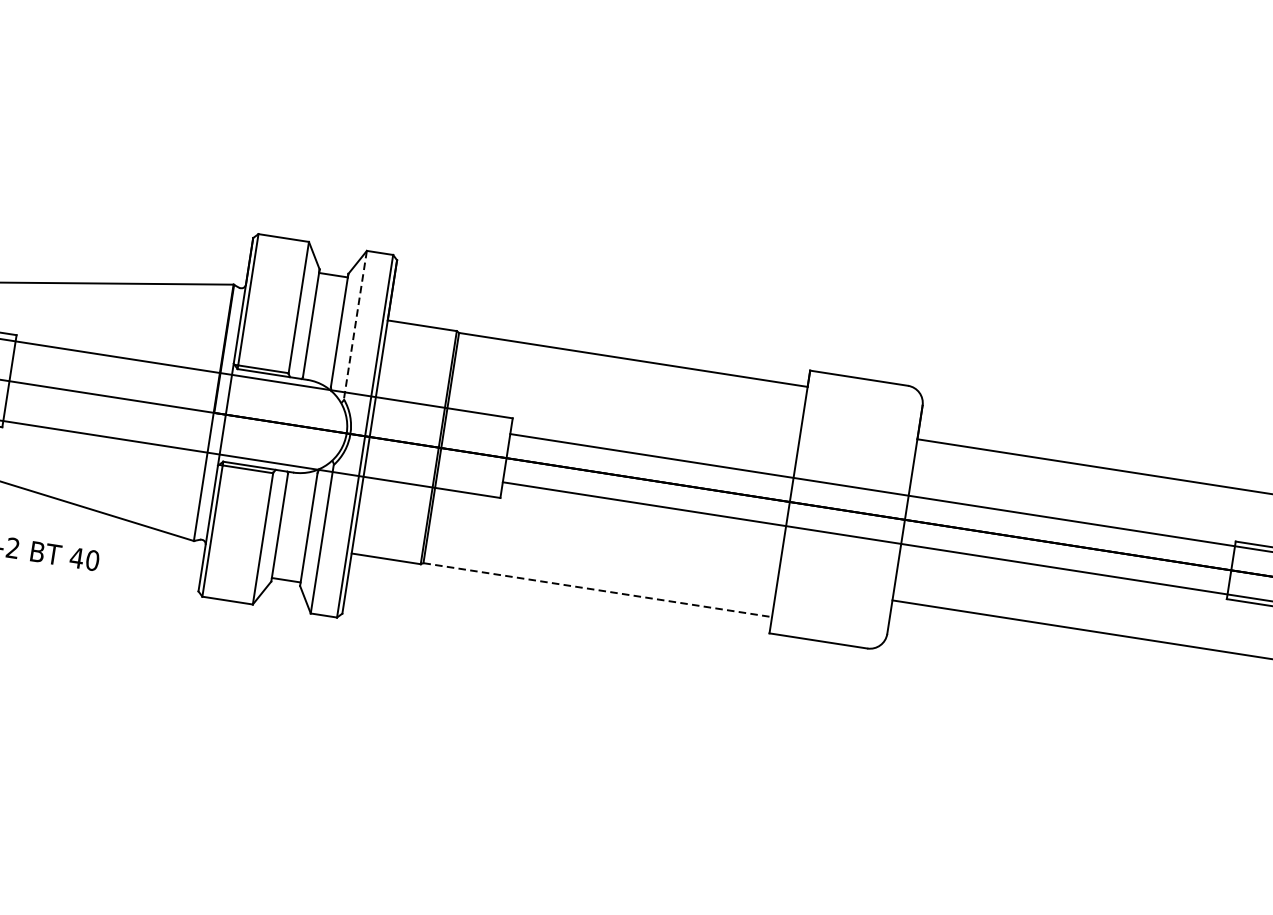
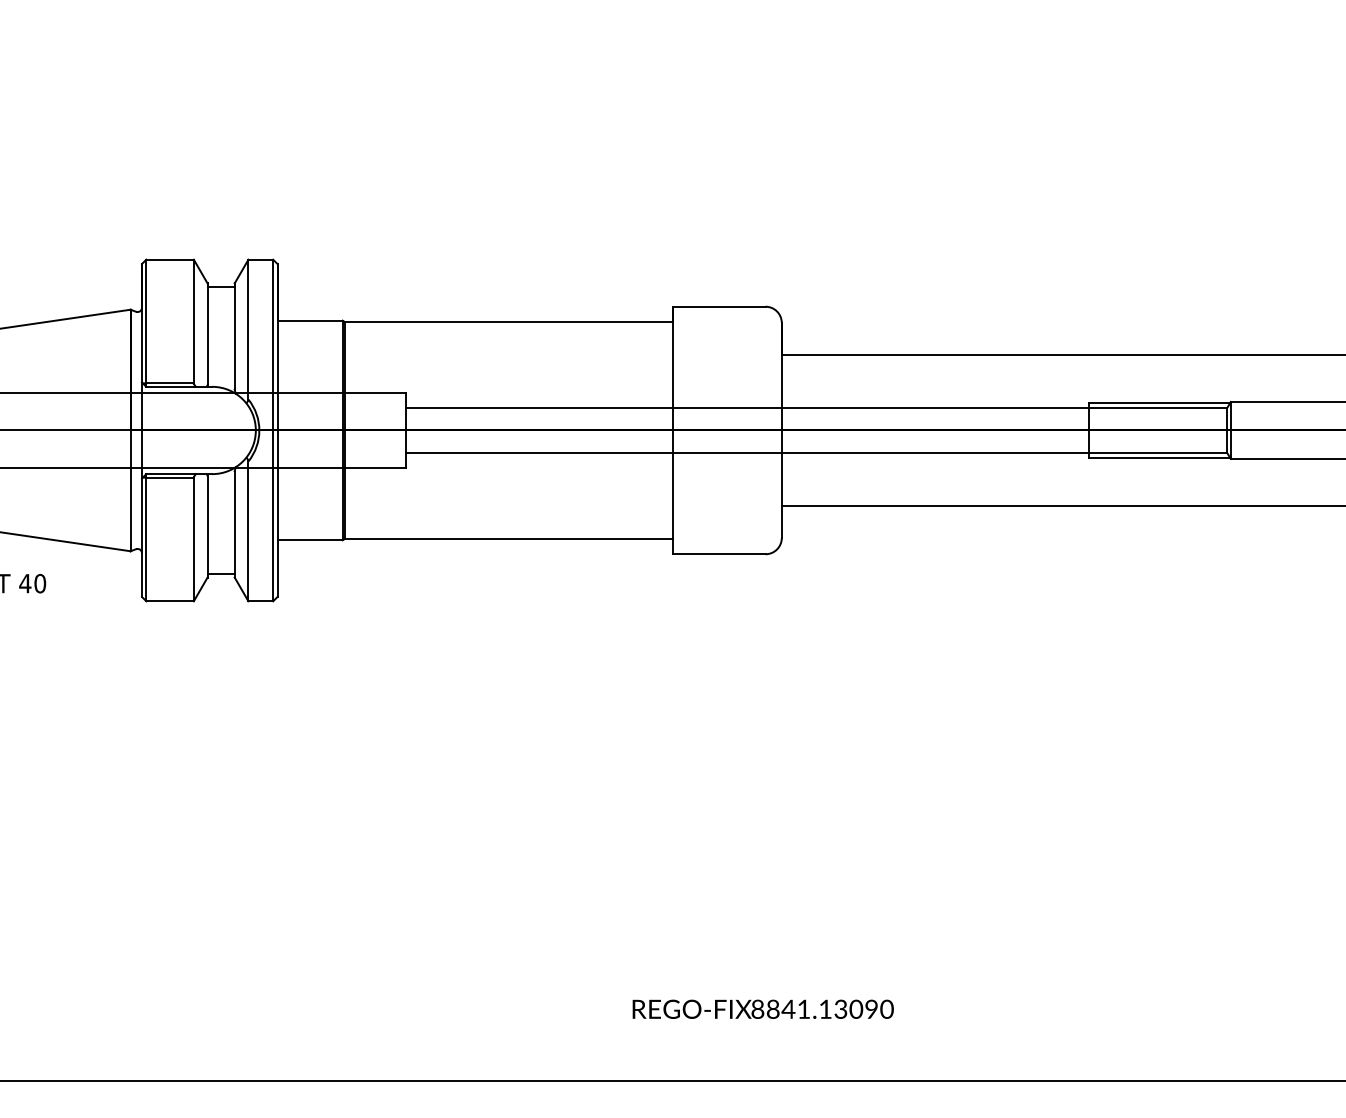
line: (355, 326) -> (248, 330), dashed -> solid
line: (598, 589) -> (509, 538), dashed -> solid

